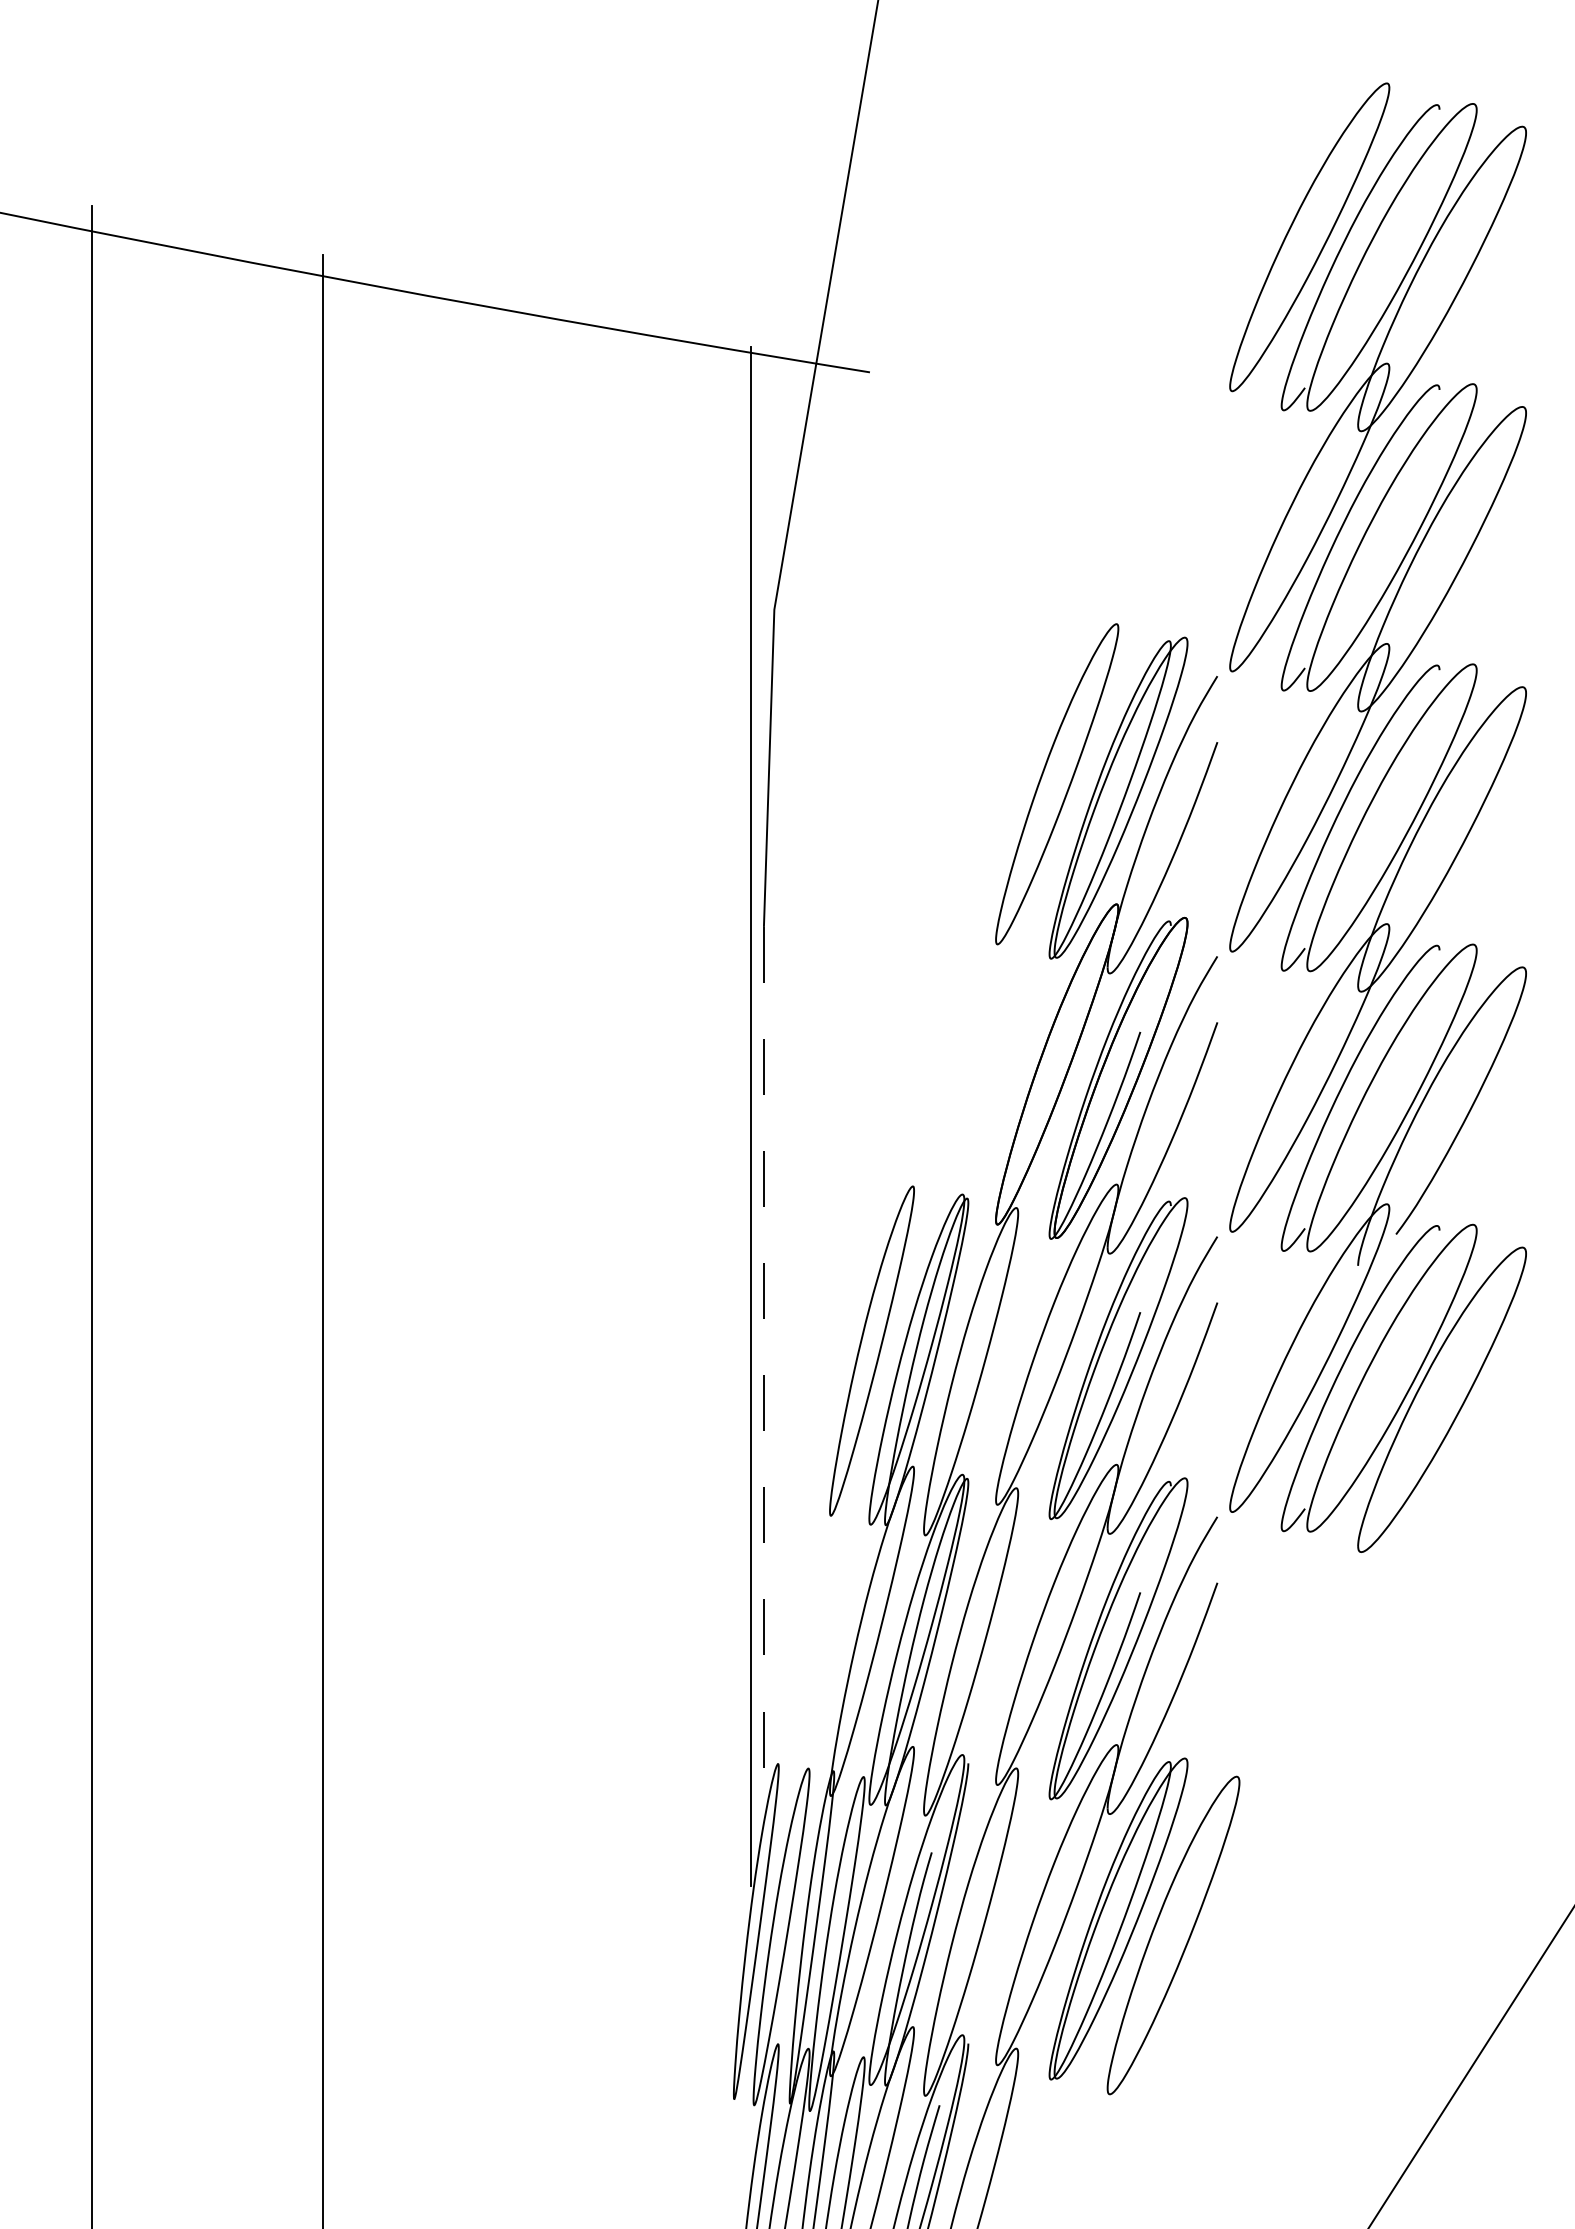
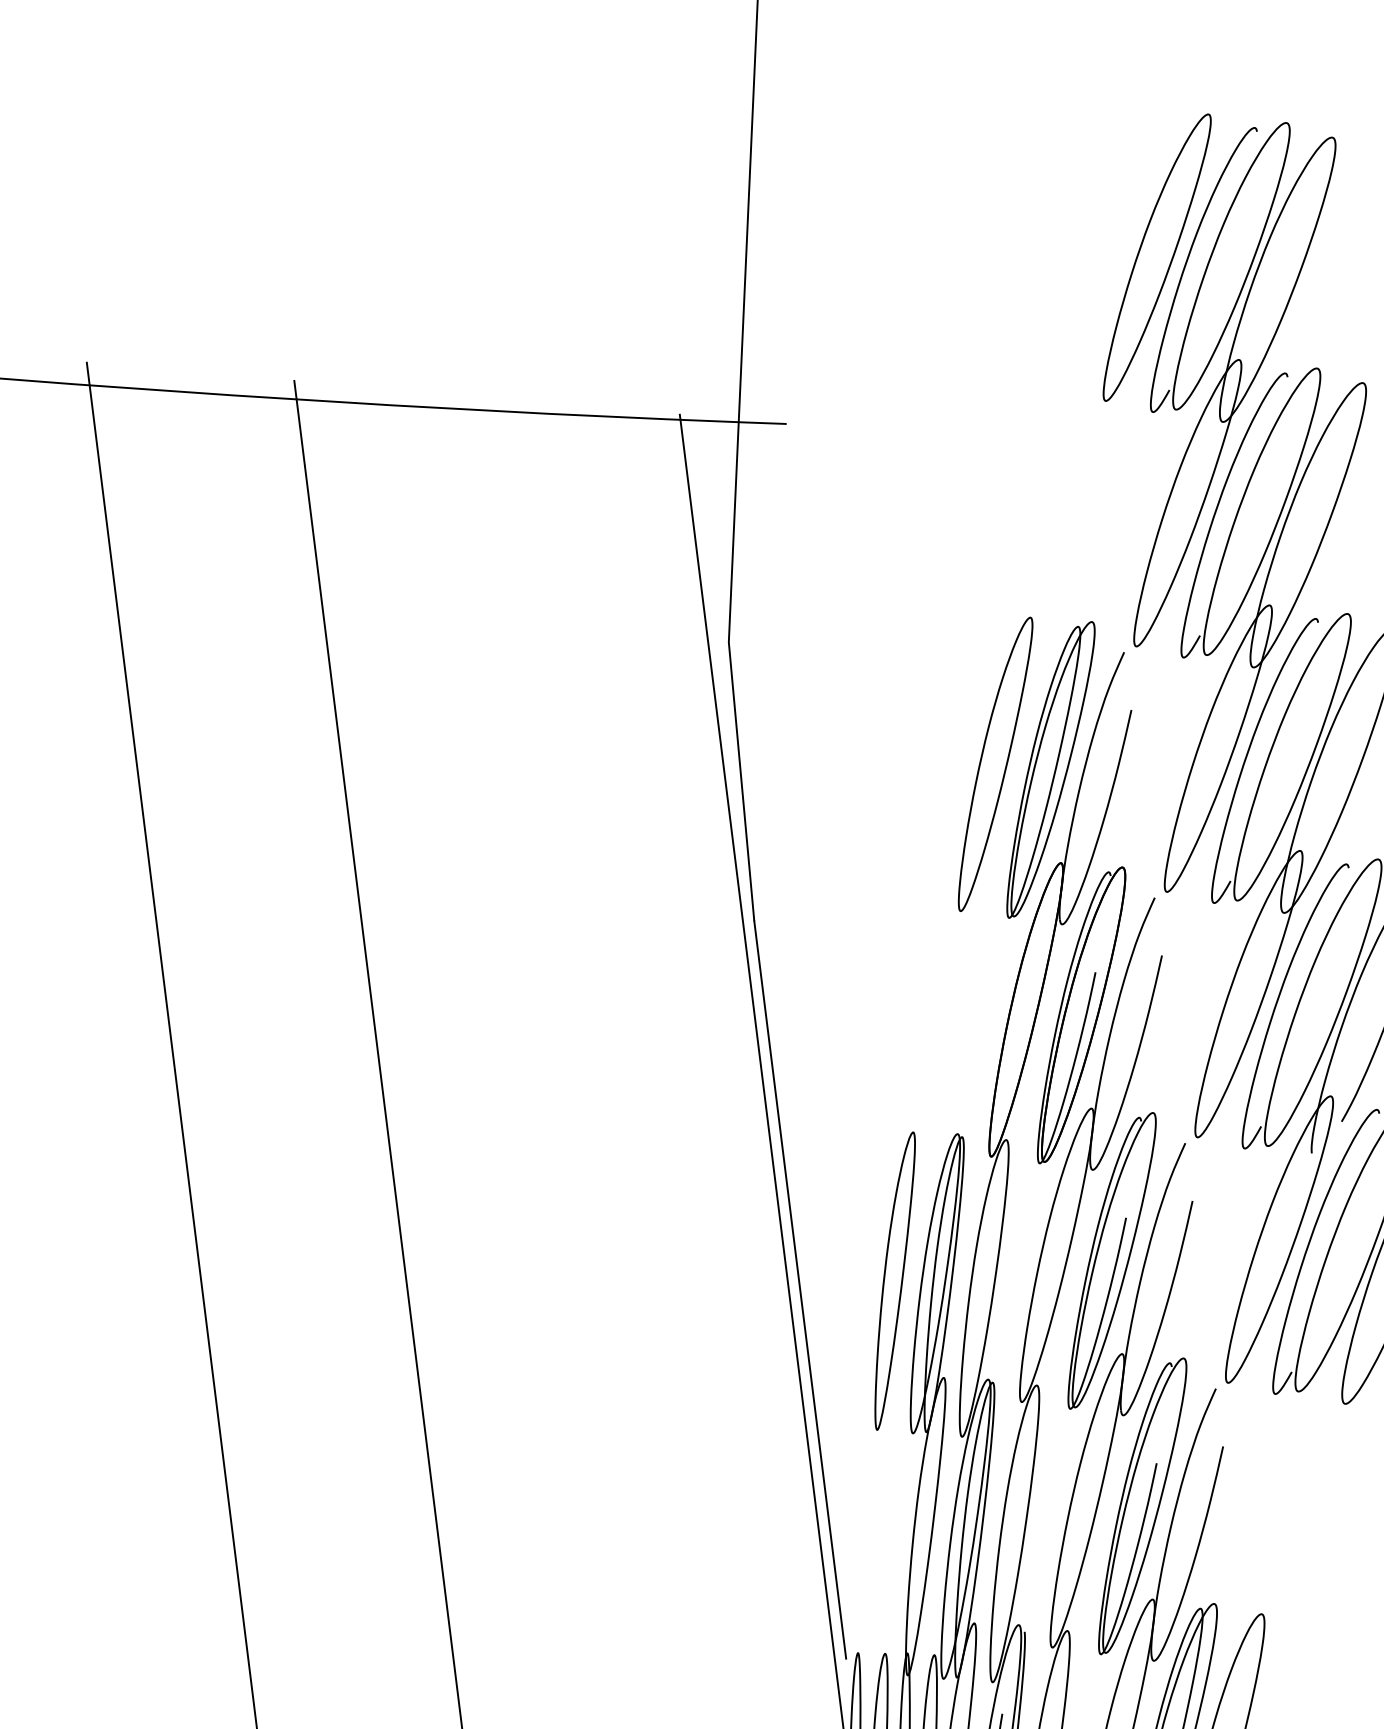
line: (763, 1347) -> (799, 1289), dashed -> solid

